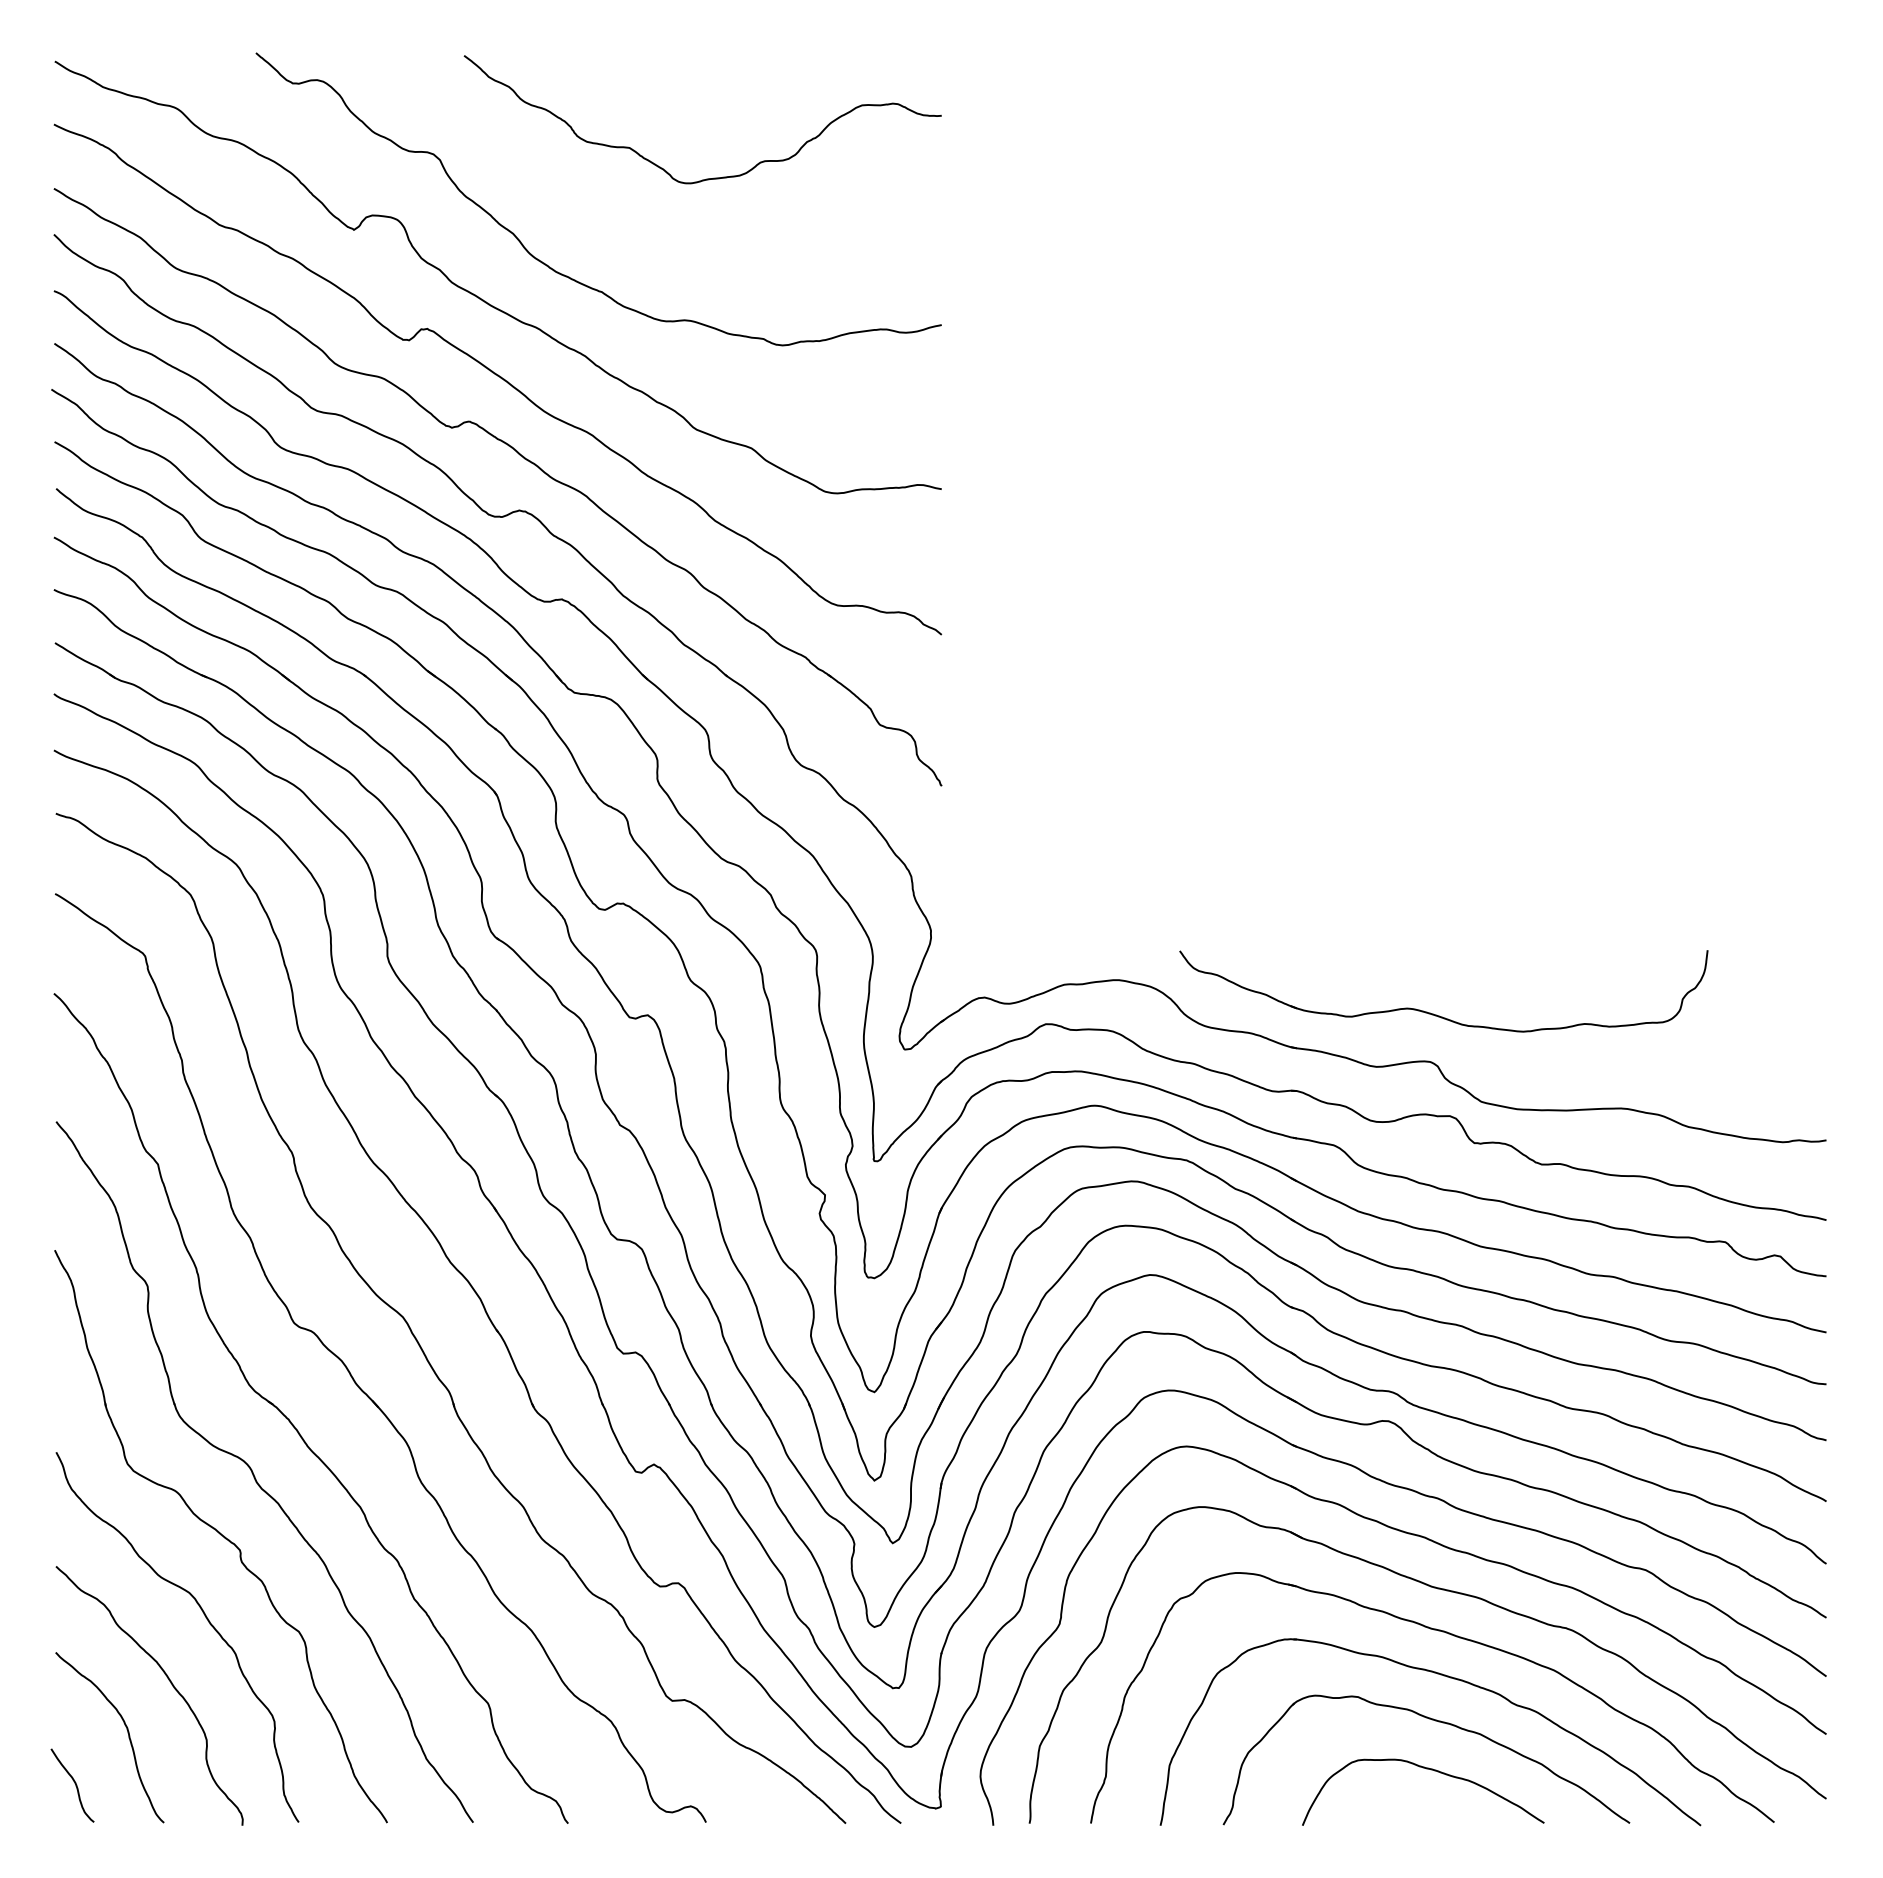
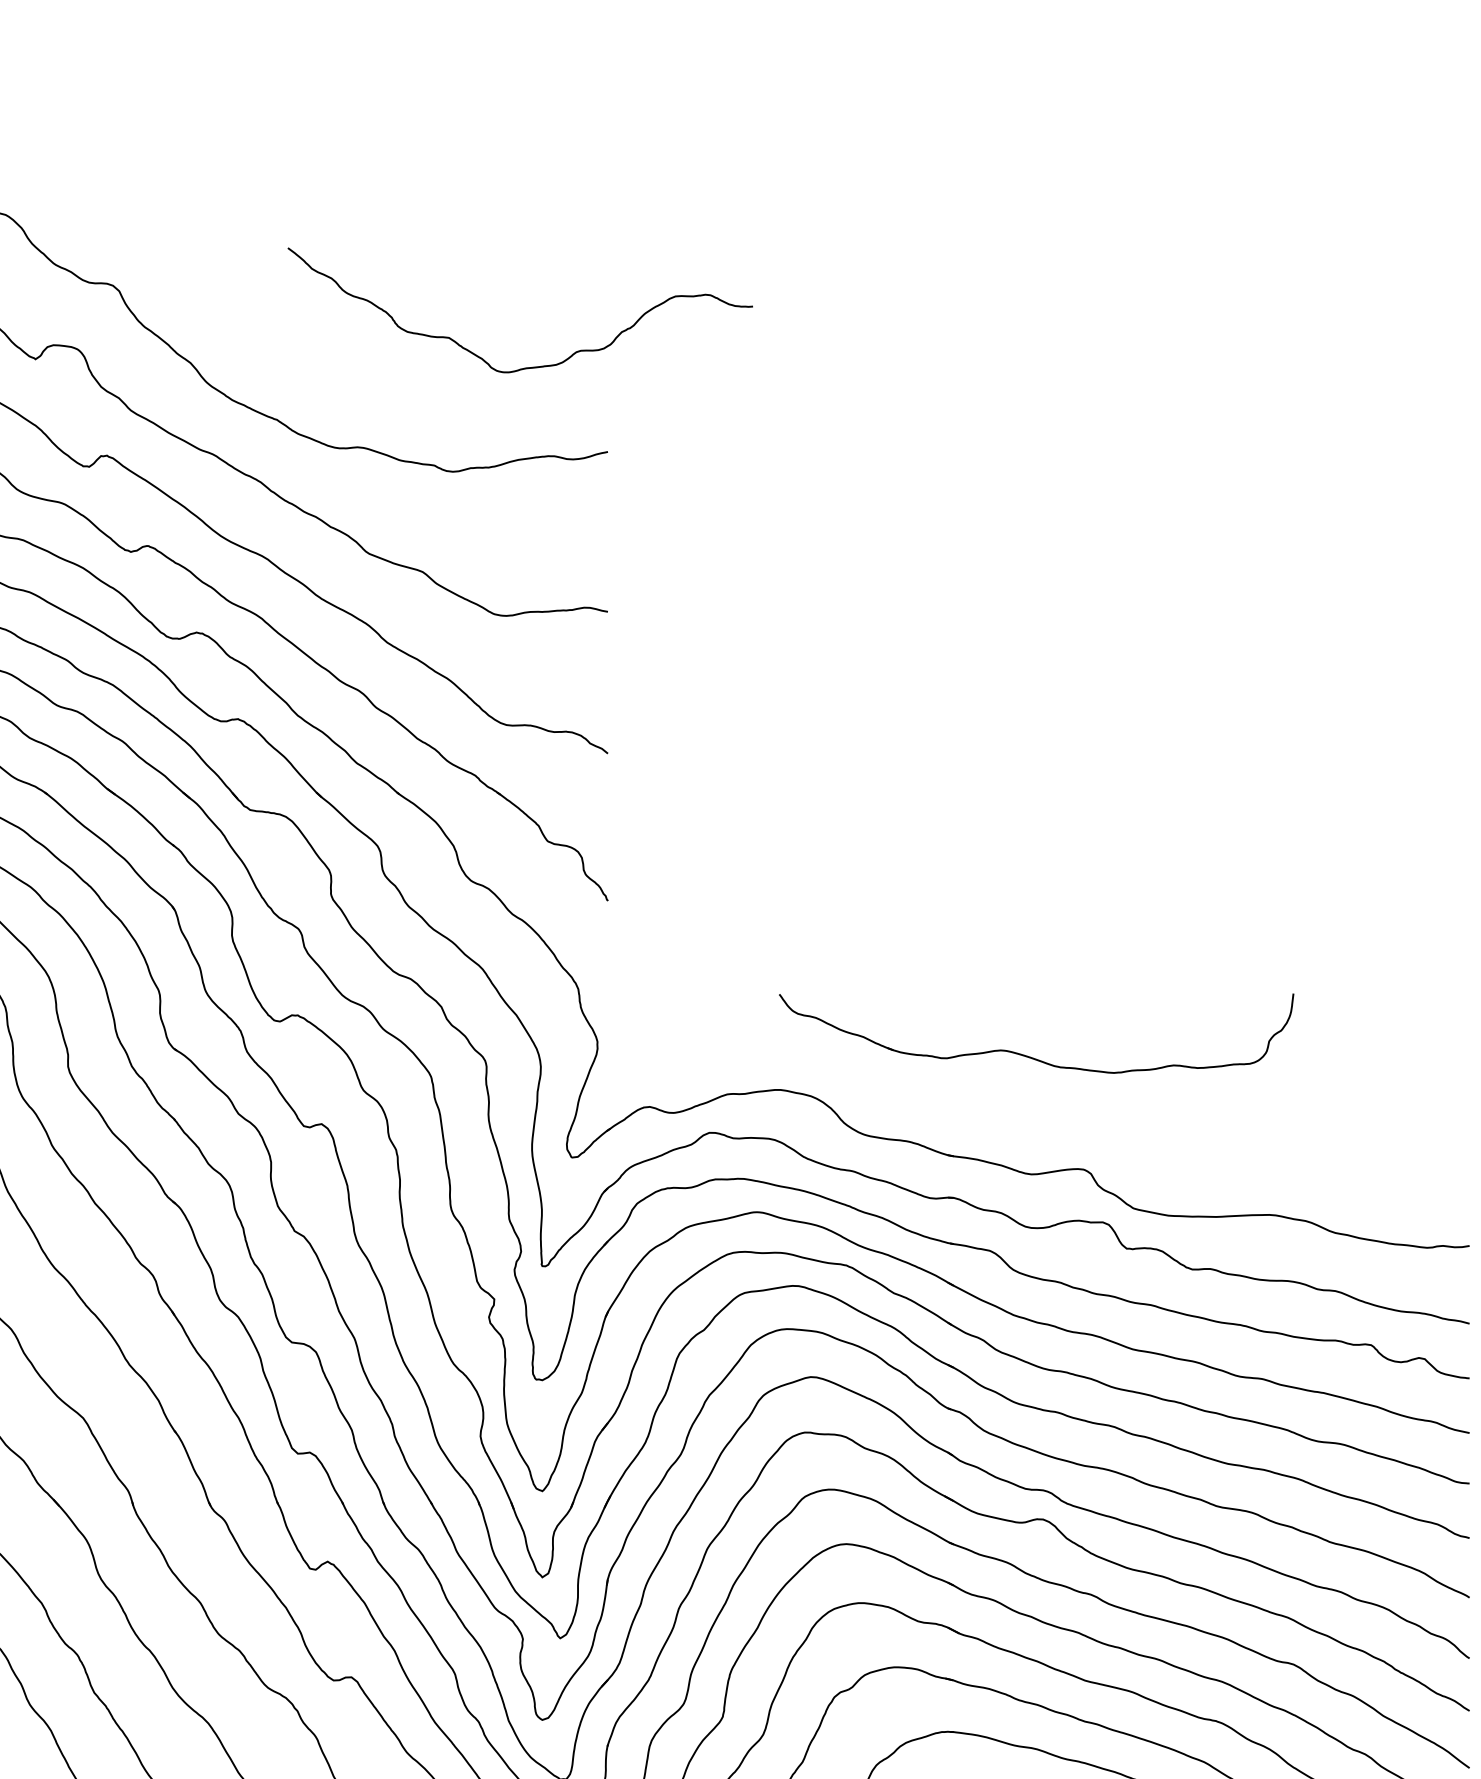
curve: (713, 177) -> (530, 366), moved
part: (1436, 1014) -> (1029, 1056), moved

